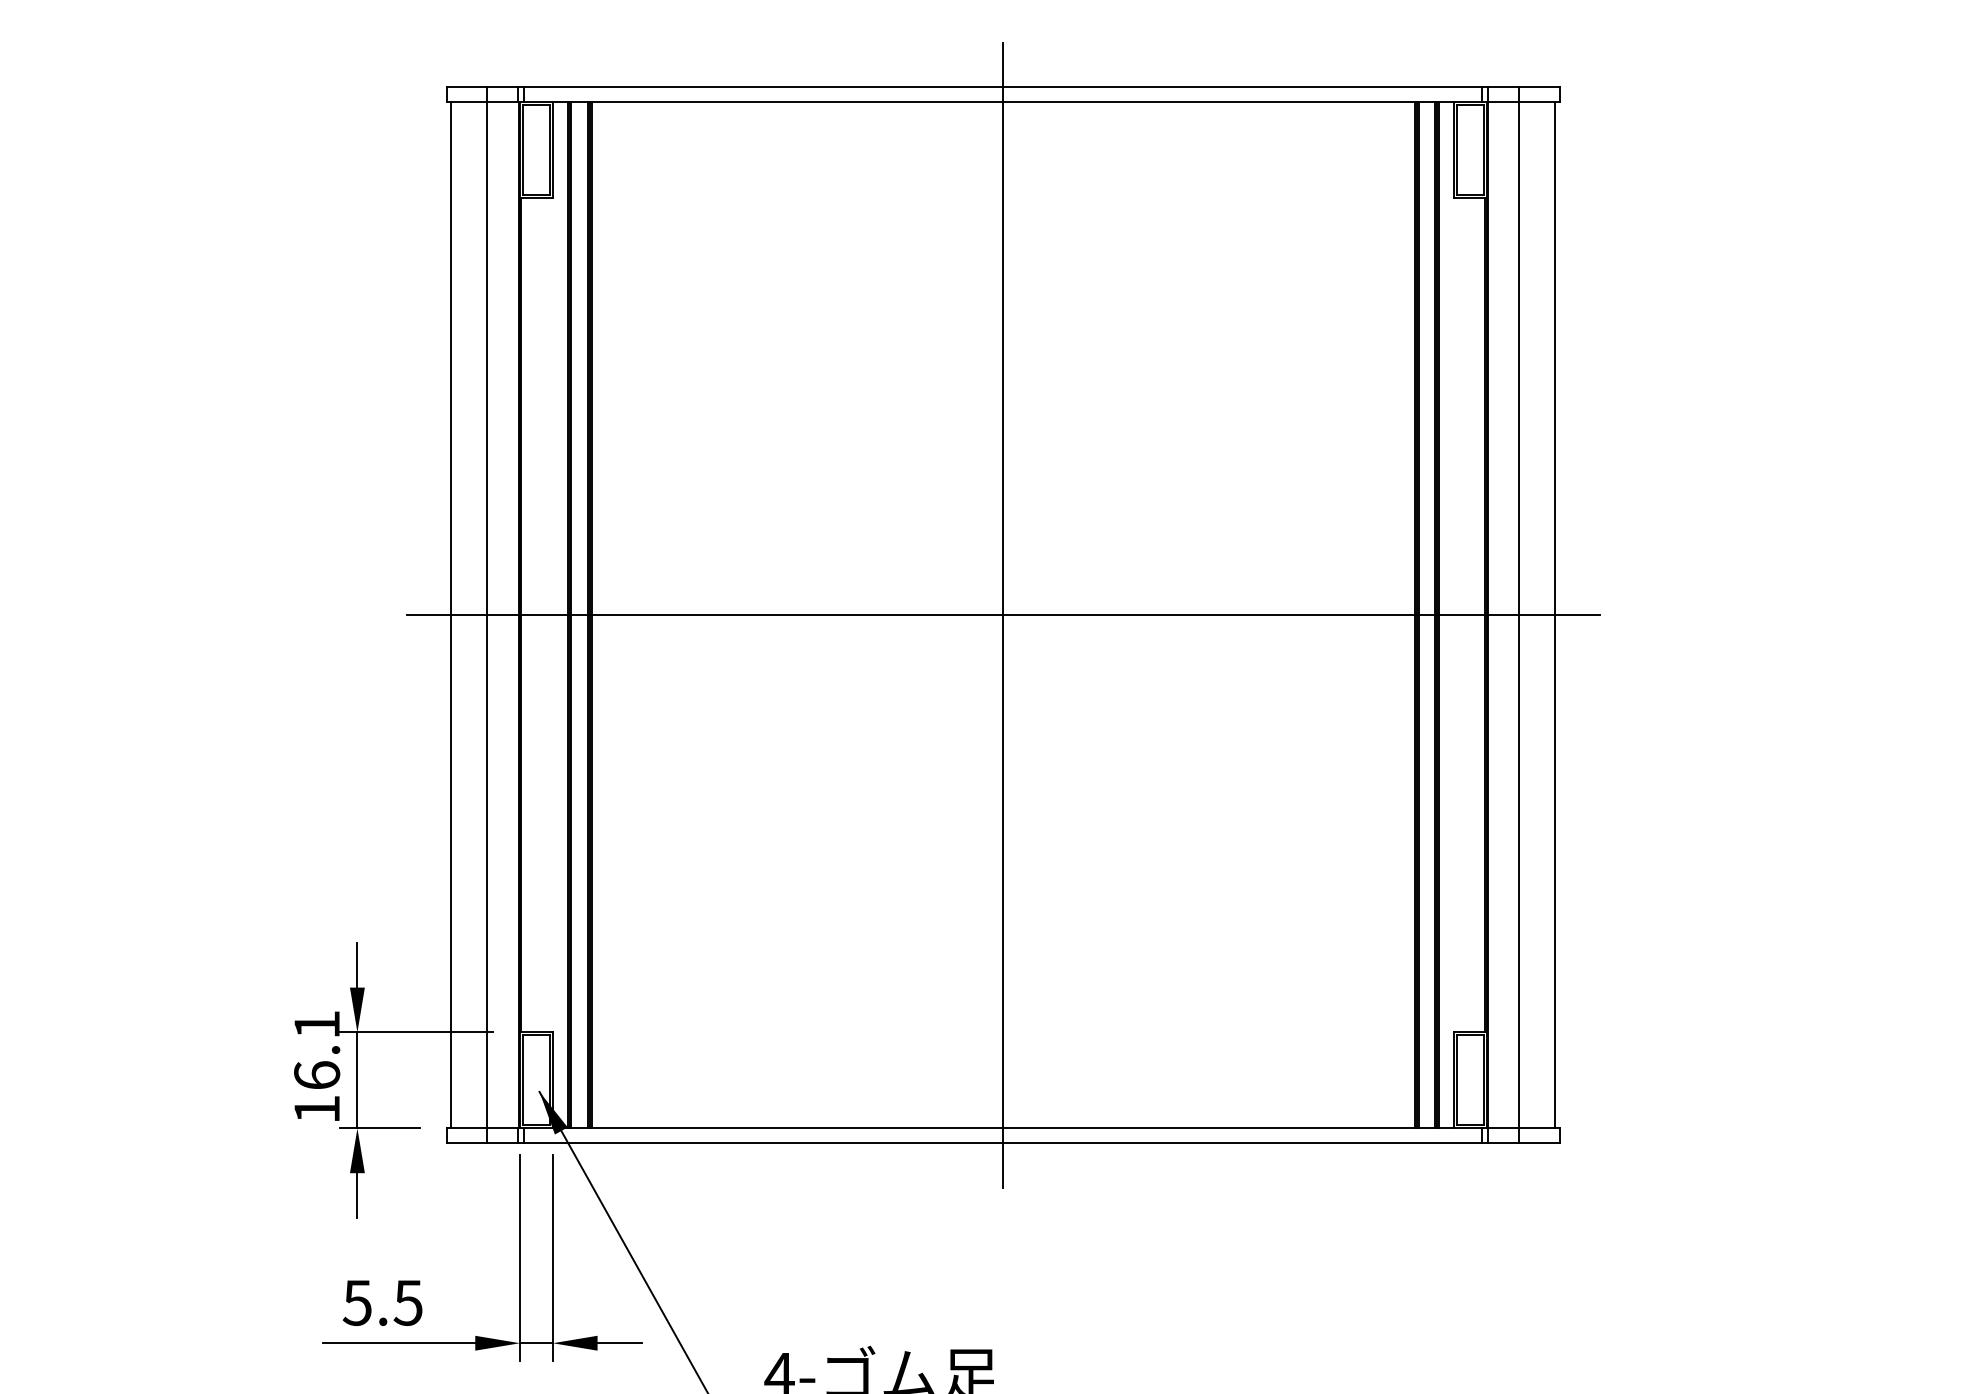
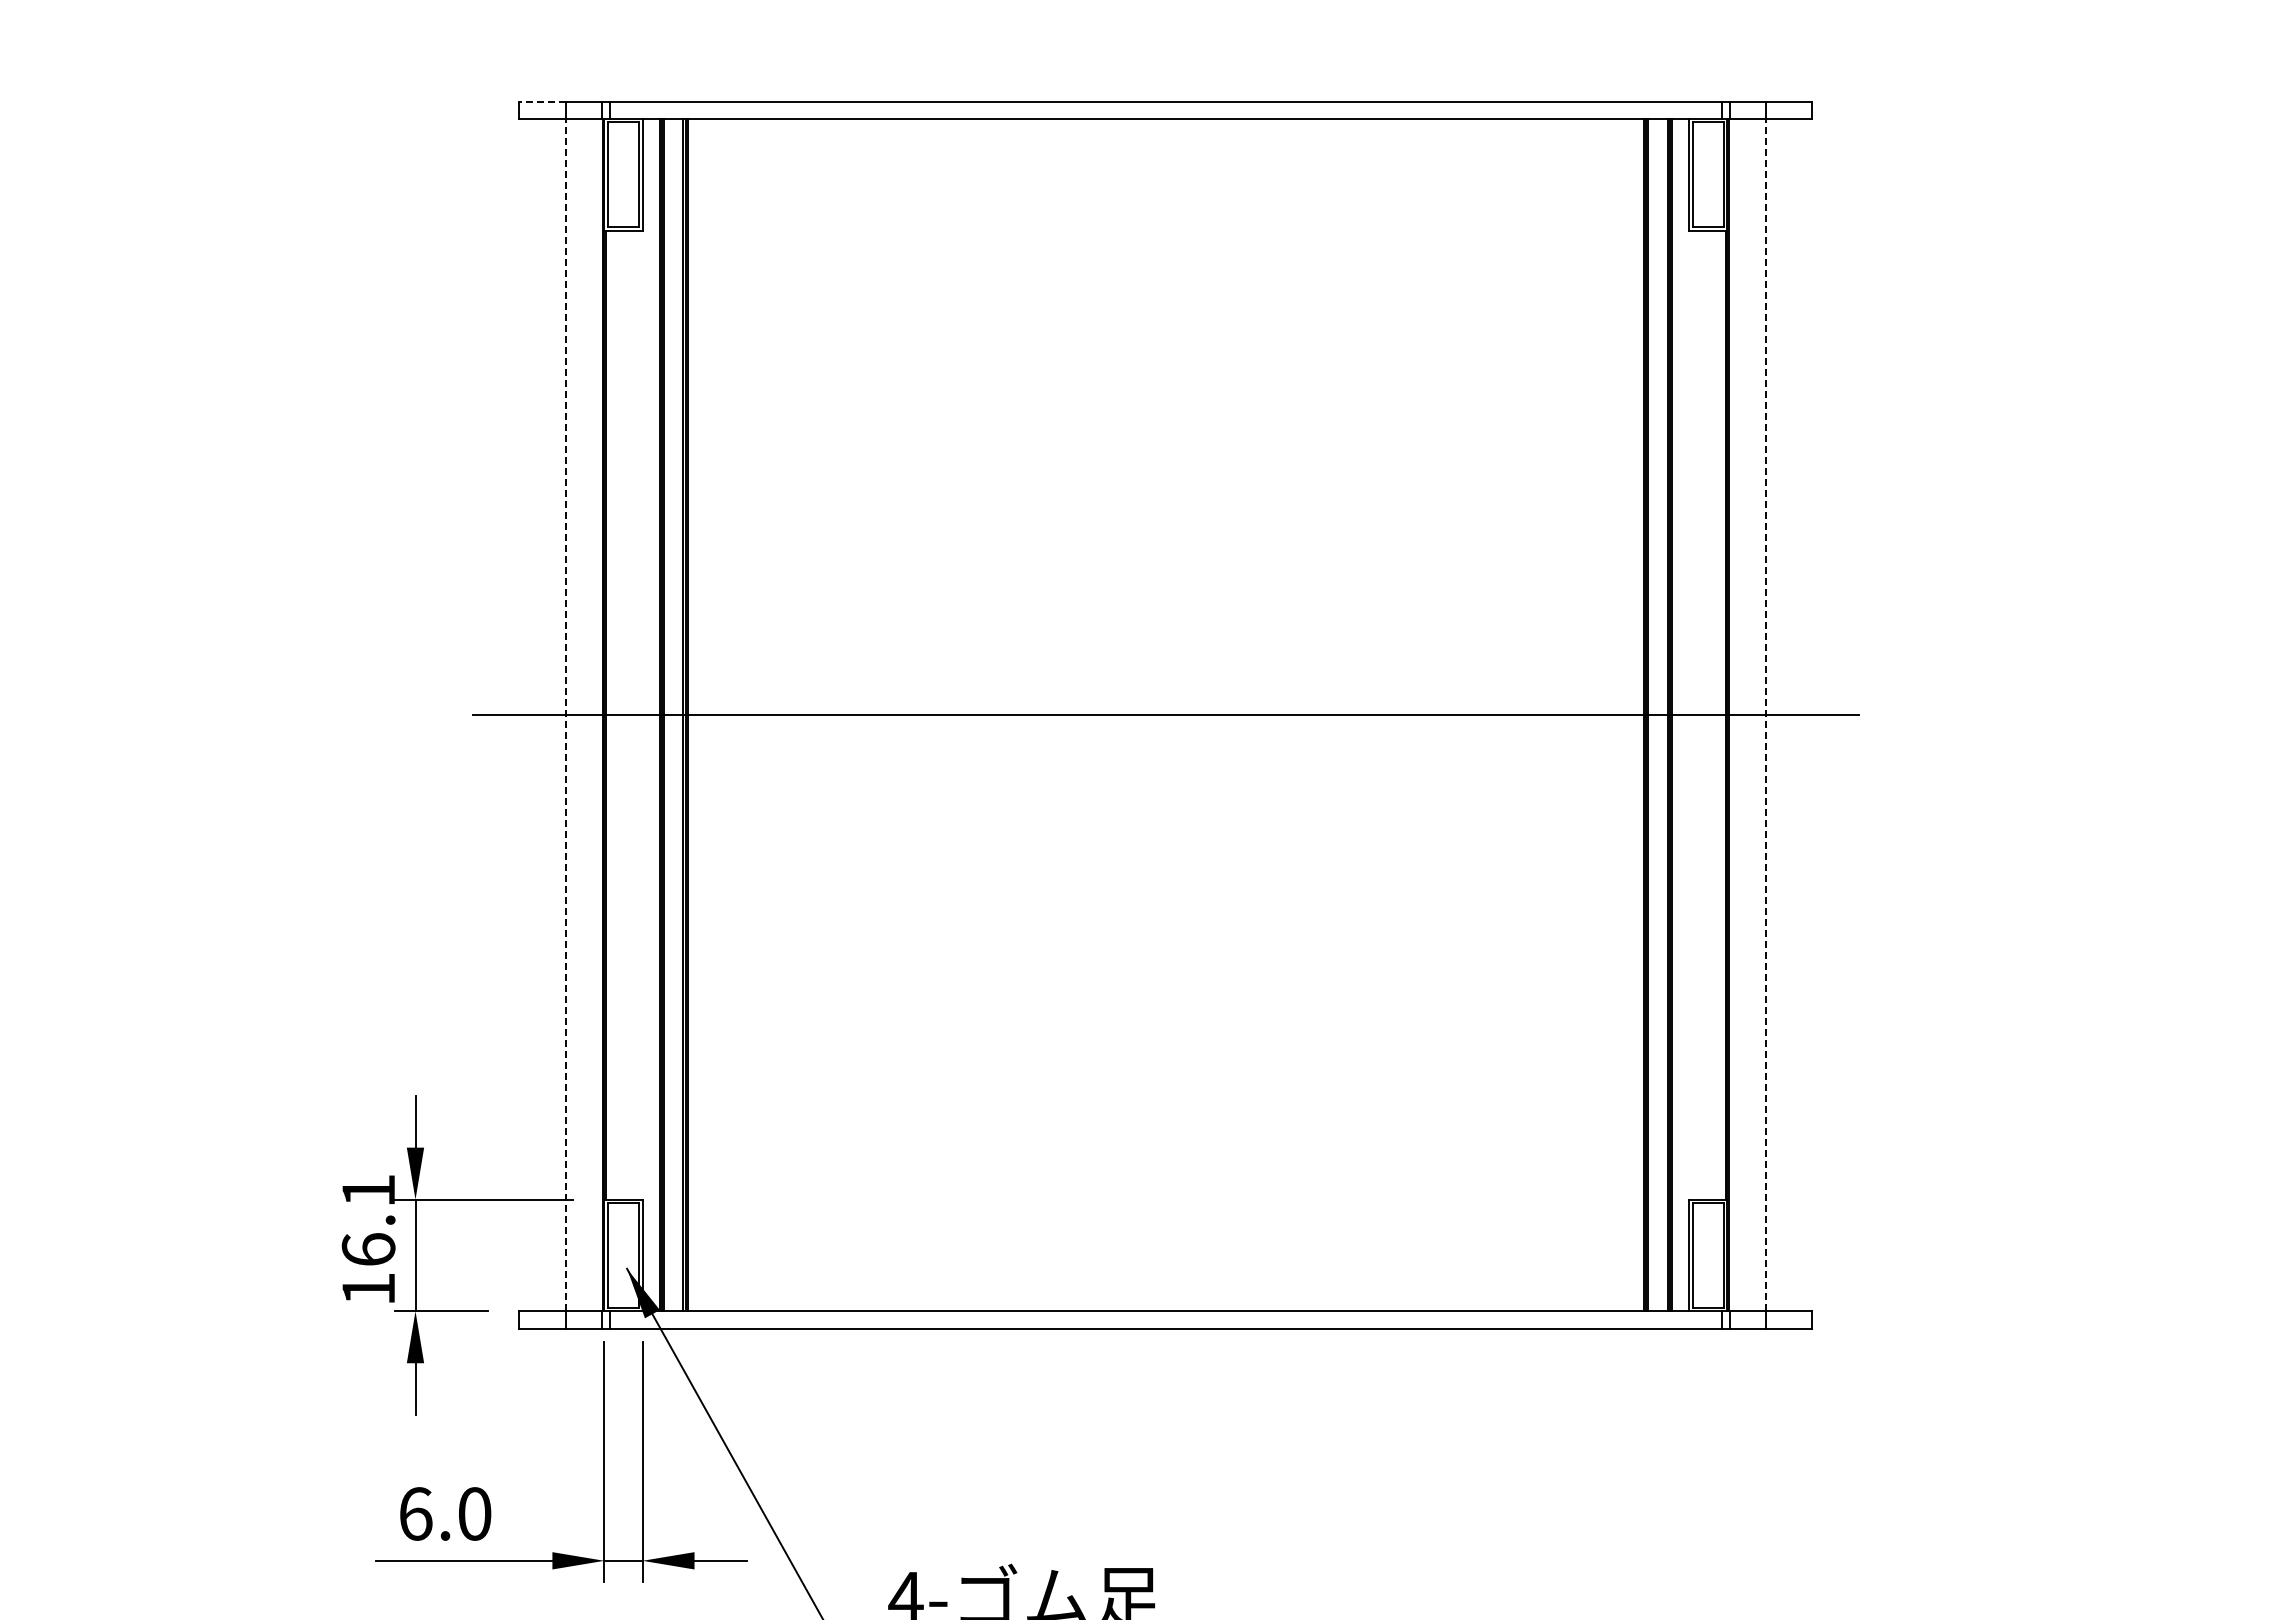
line: (466, 87) -> (542, 101), solid -> dashed
line: (451, 614) -> (524, 714), removed
line: (487, 614) -> (566, 714), solid -> dashed
line: (1002, 614) -> (1165, 714), removed
line: (1519, 614) -> (1765, 714), solid -> dashed
line: (1555, 614) -> (1807, 714), removed
text: (382, 1302) -> (444, 1513), 5.5 -> 6.0

